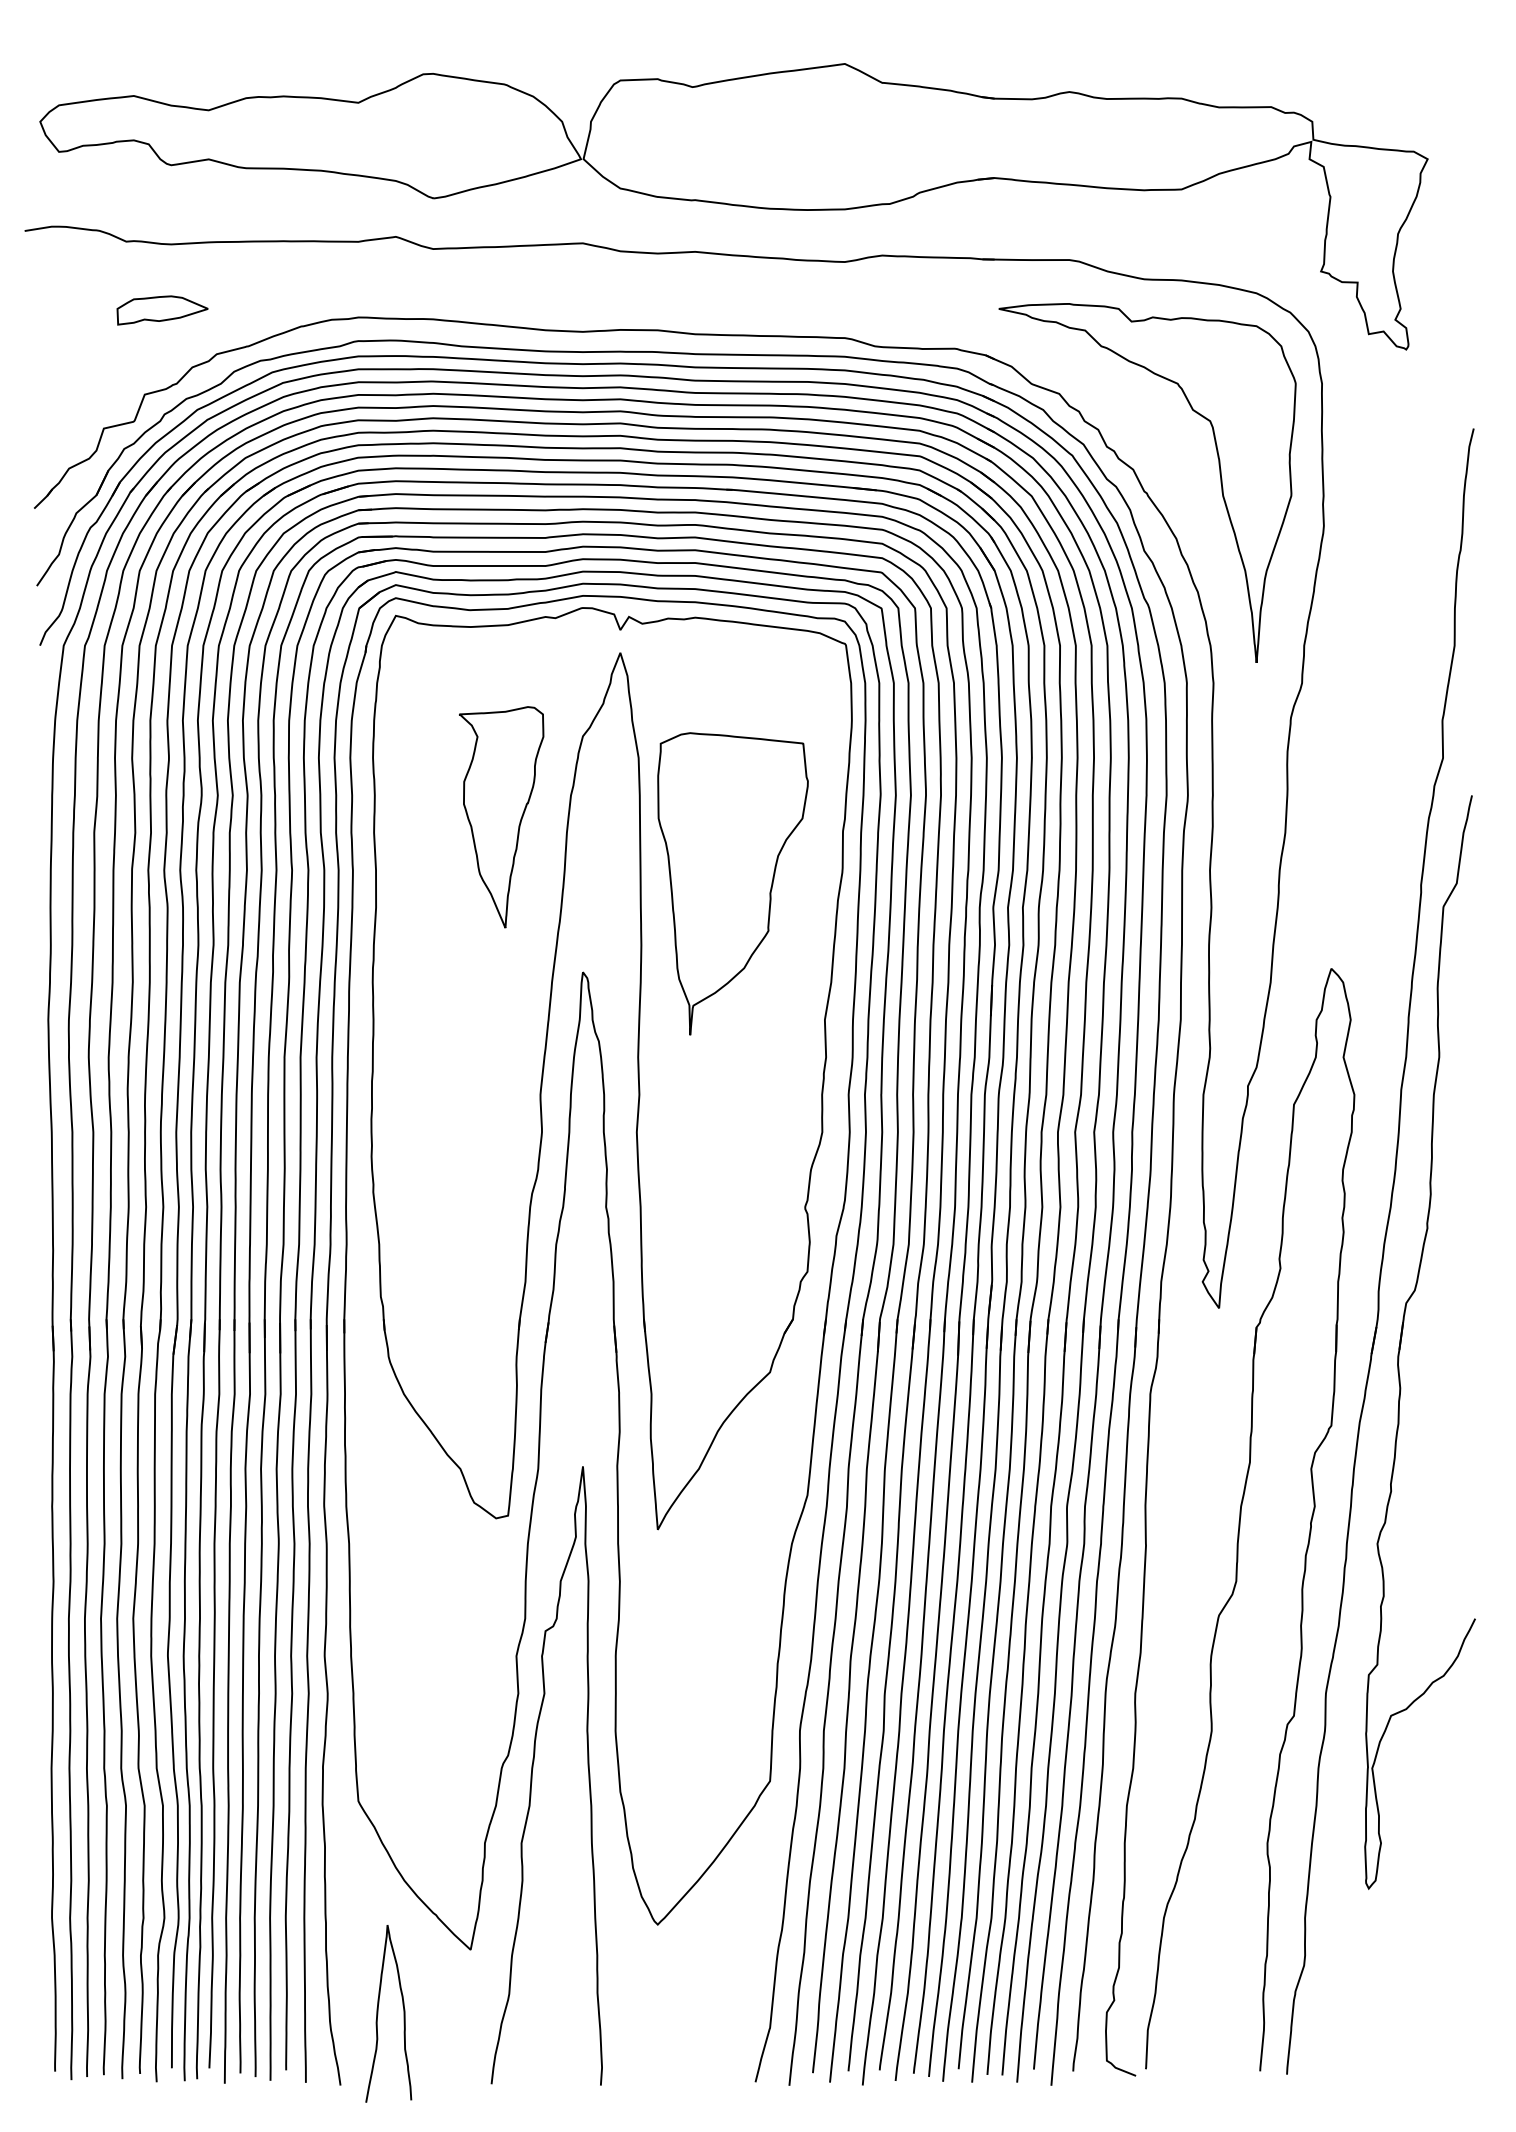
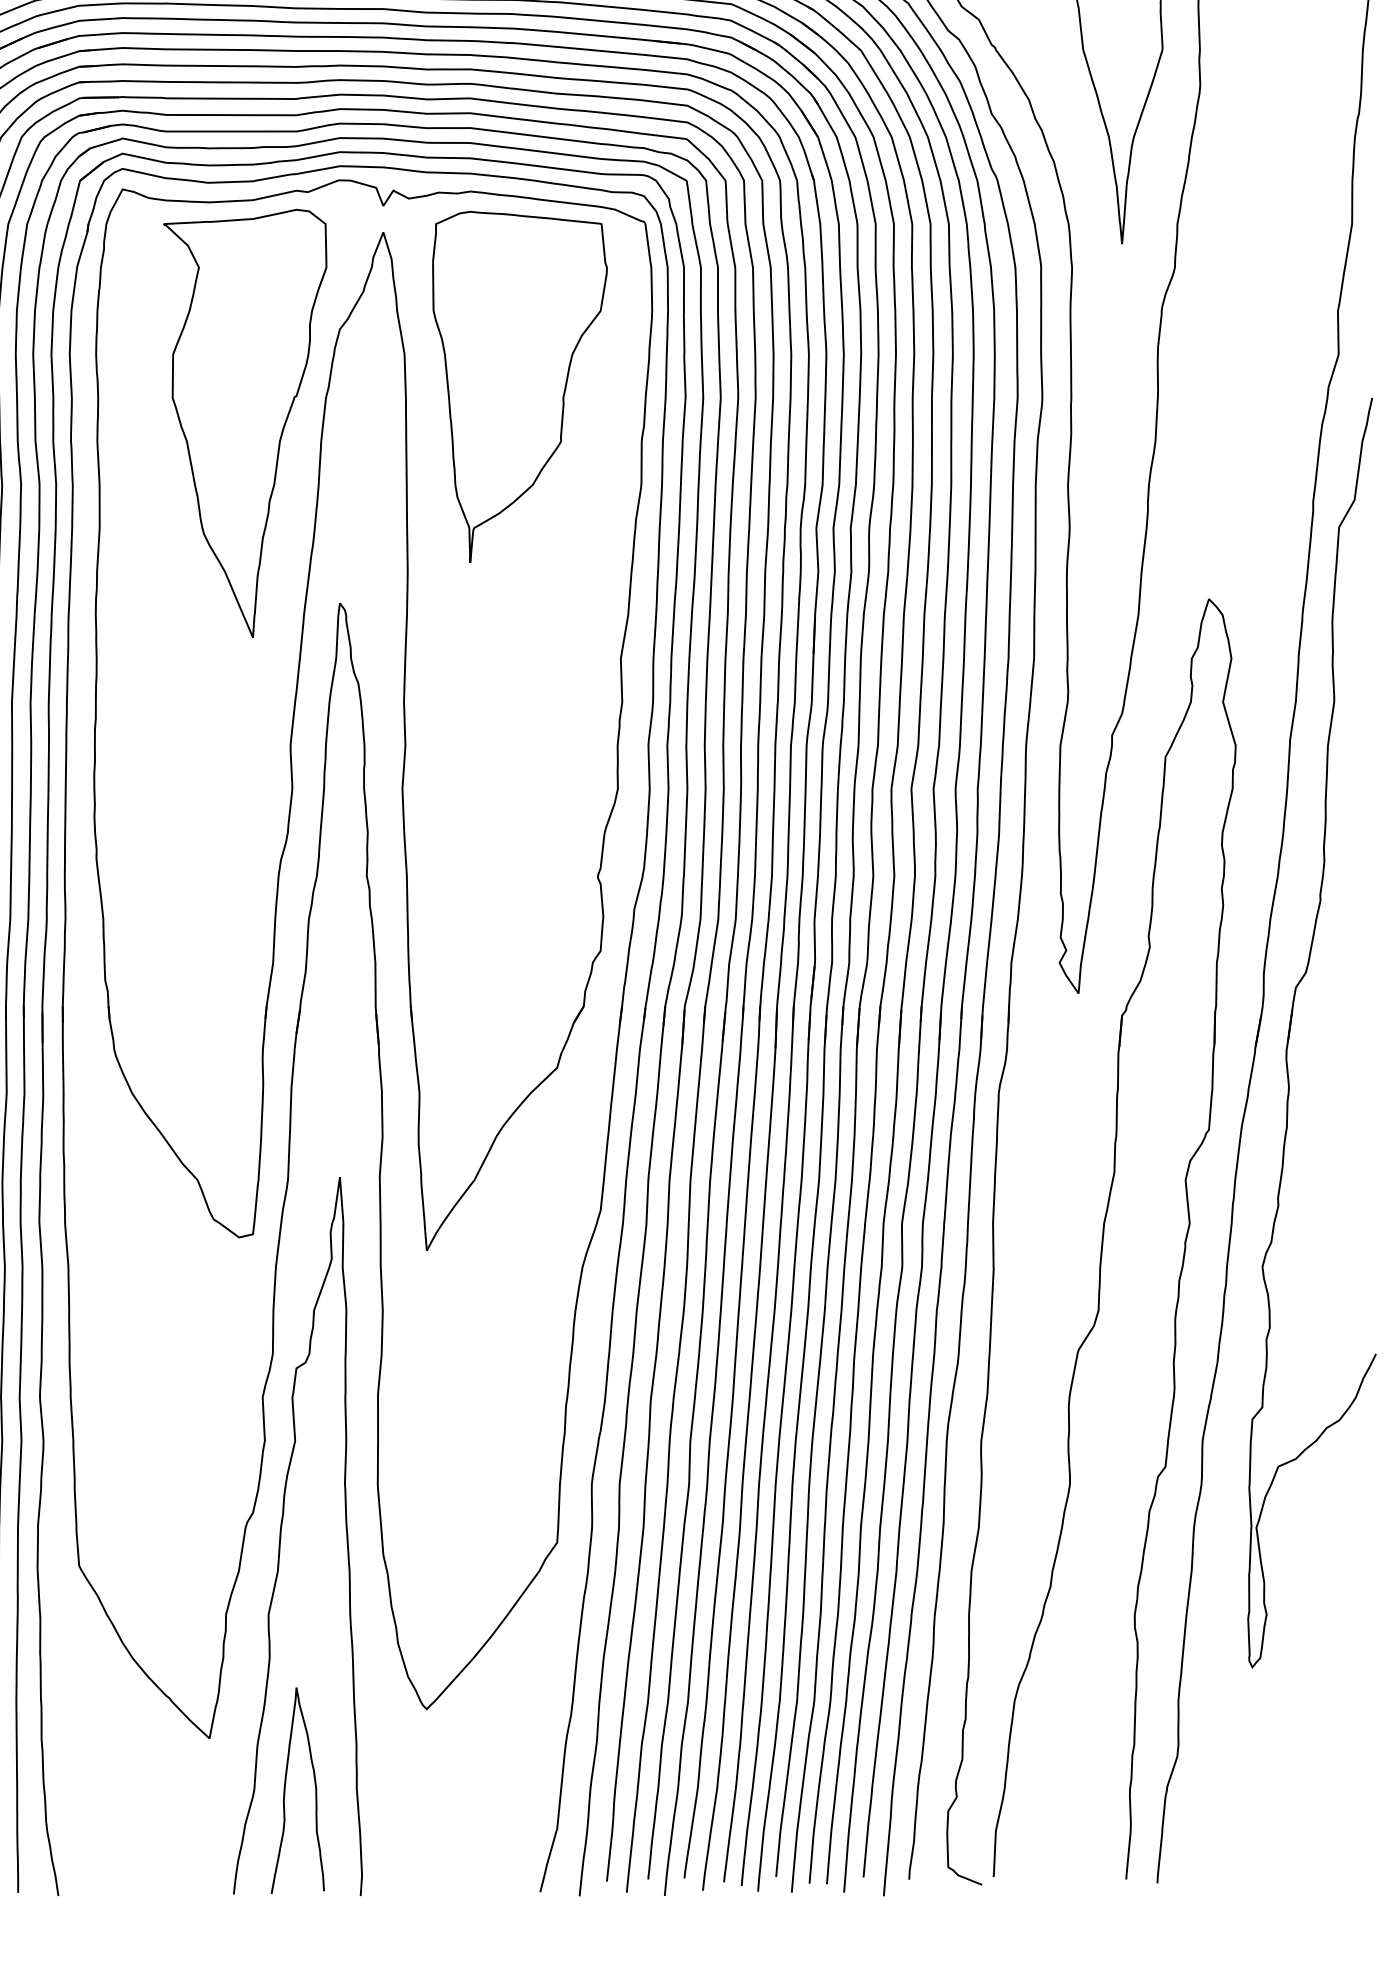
part: (501, 817) -> (245, 423), size x1.67
part: (732, 883) -> (519, 386), moved
curve: (378, 2013) -> (285, 1790), moved

